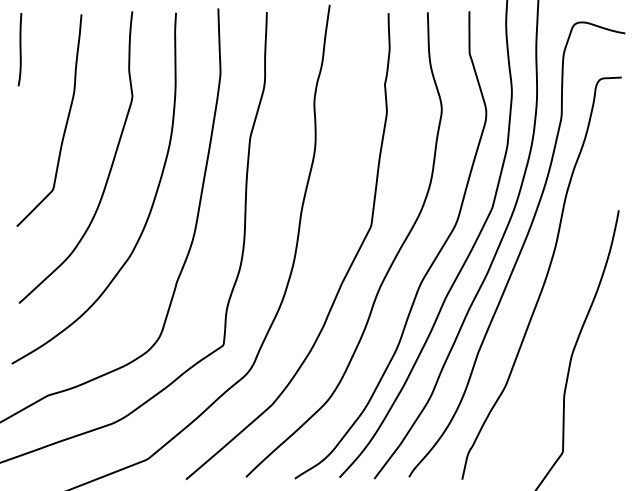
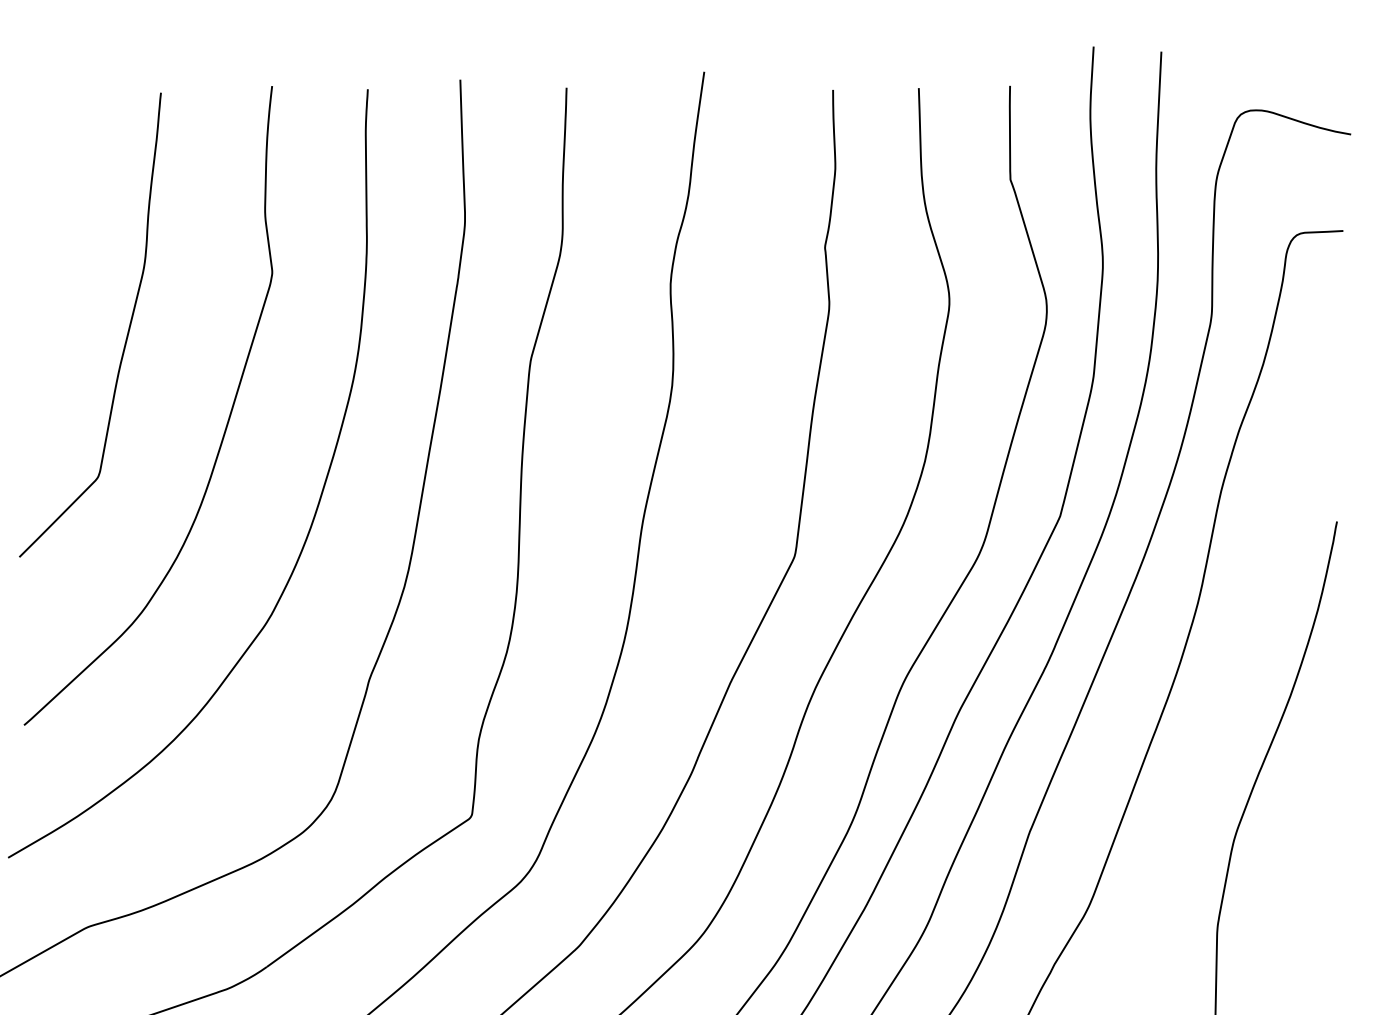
curve: (19, 49) -> (25, 169), removed

